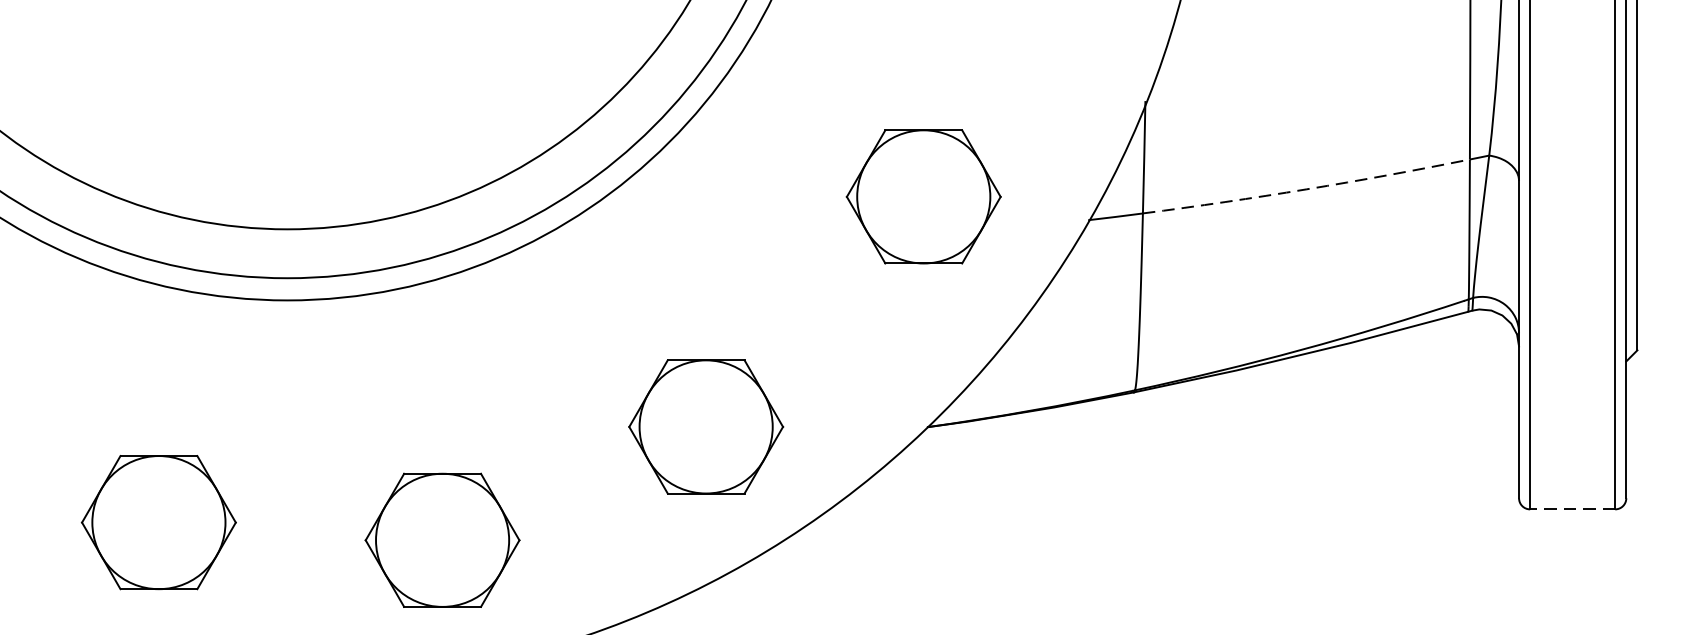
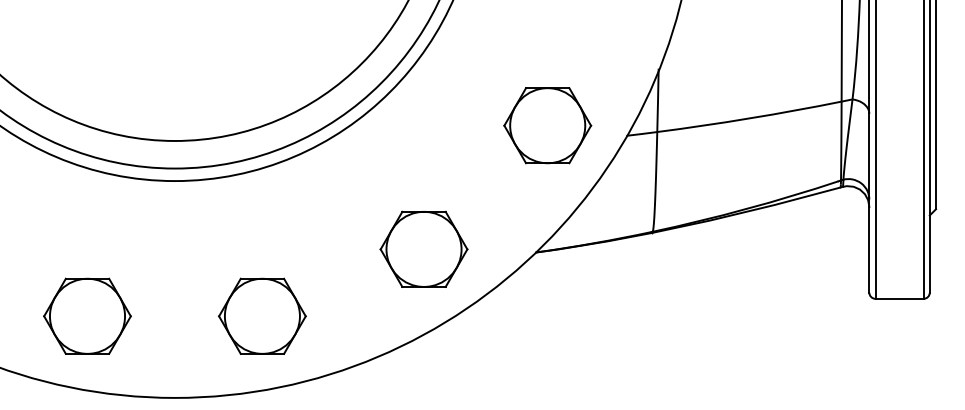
arc: (1306, 189) -> (749, 118), dashed -> solid
part: (923, 196) -> (547, 125), moved
part: (705, 425) -> (423, 248), moved
line: (1572, 508) -> (899, 298), dashed -> solid
part: (158, 521) -> (87, 315), moved

